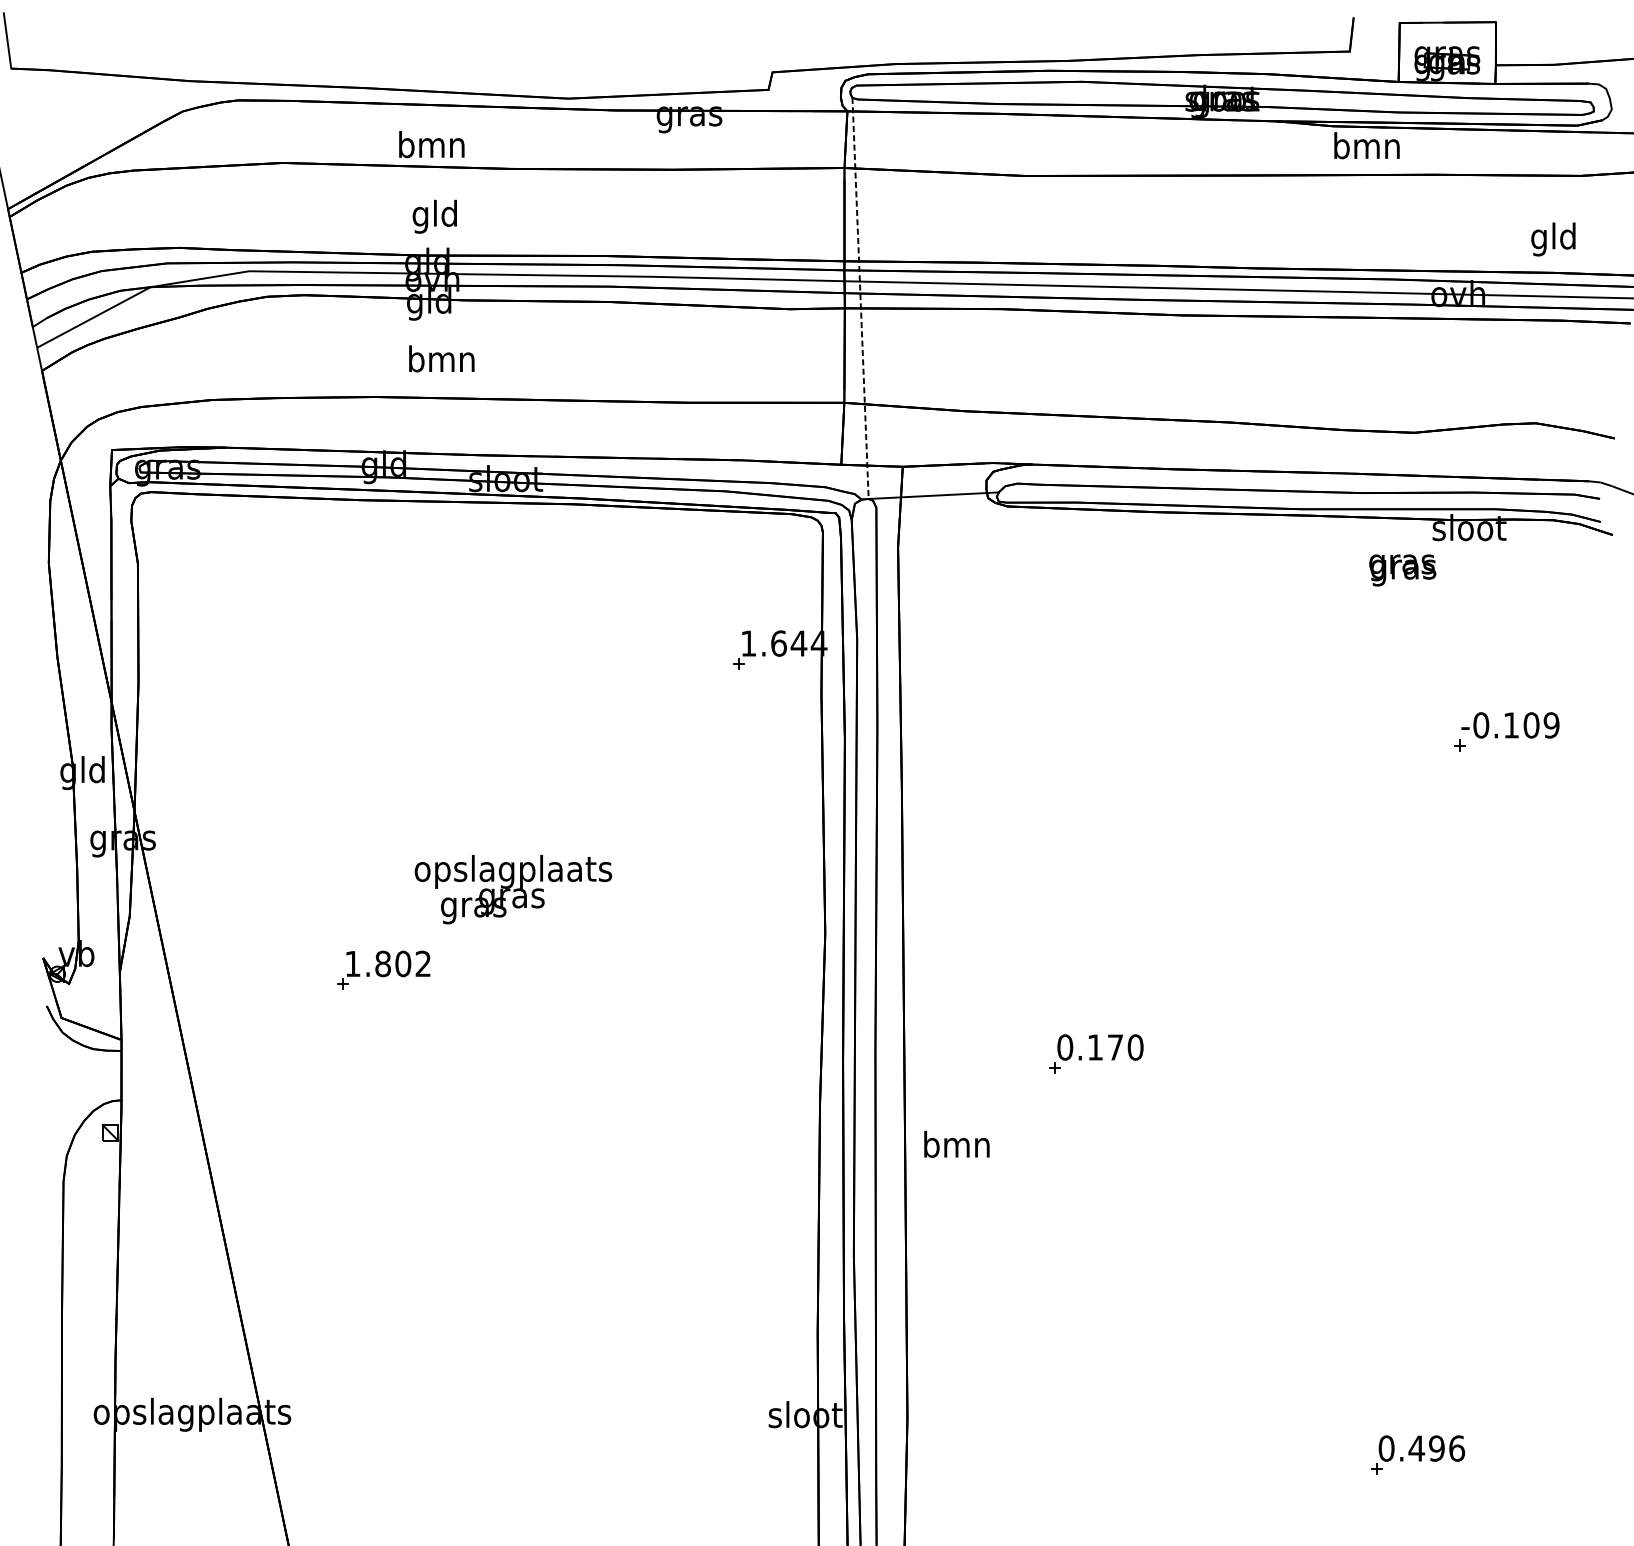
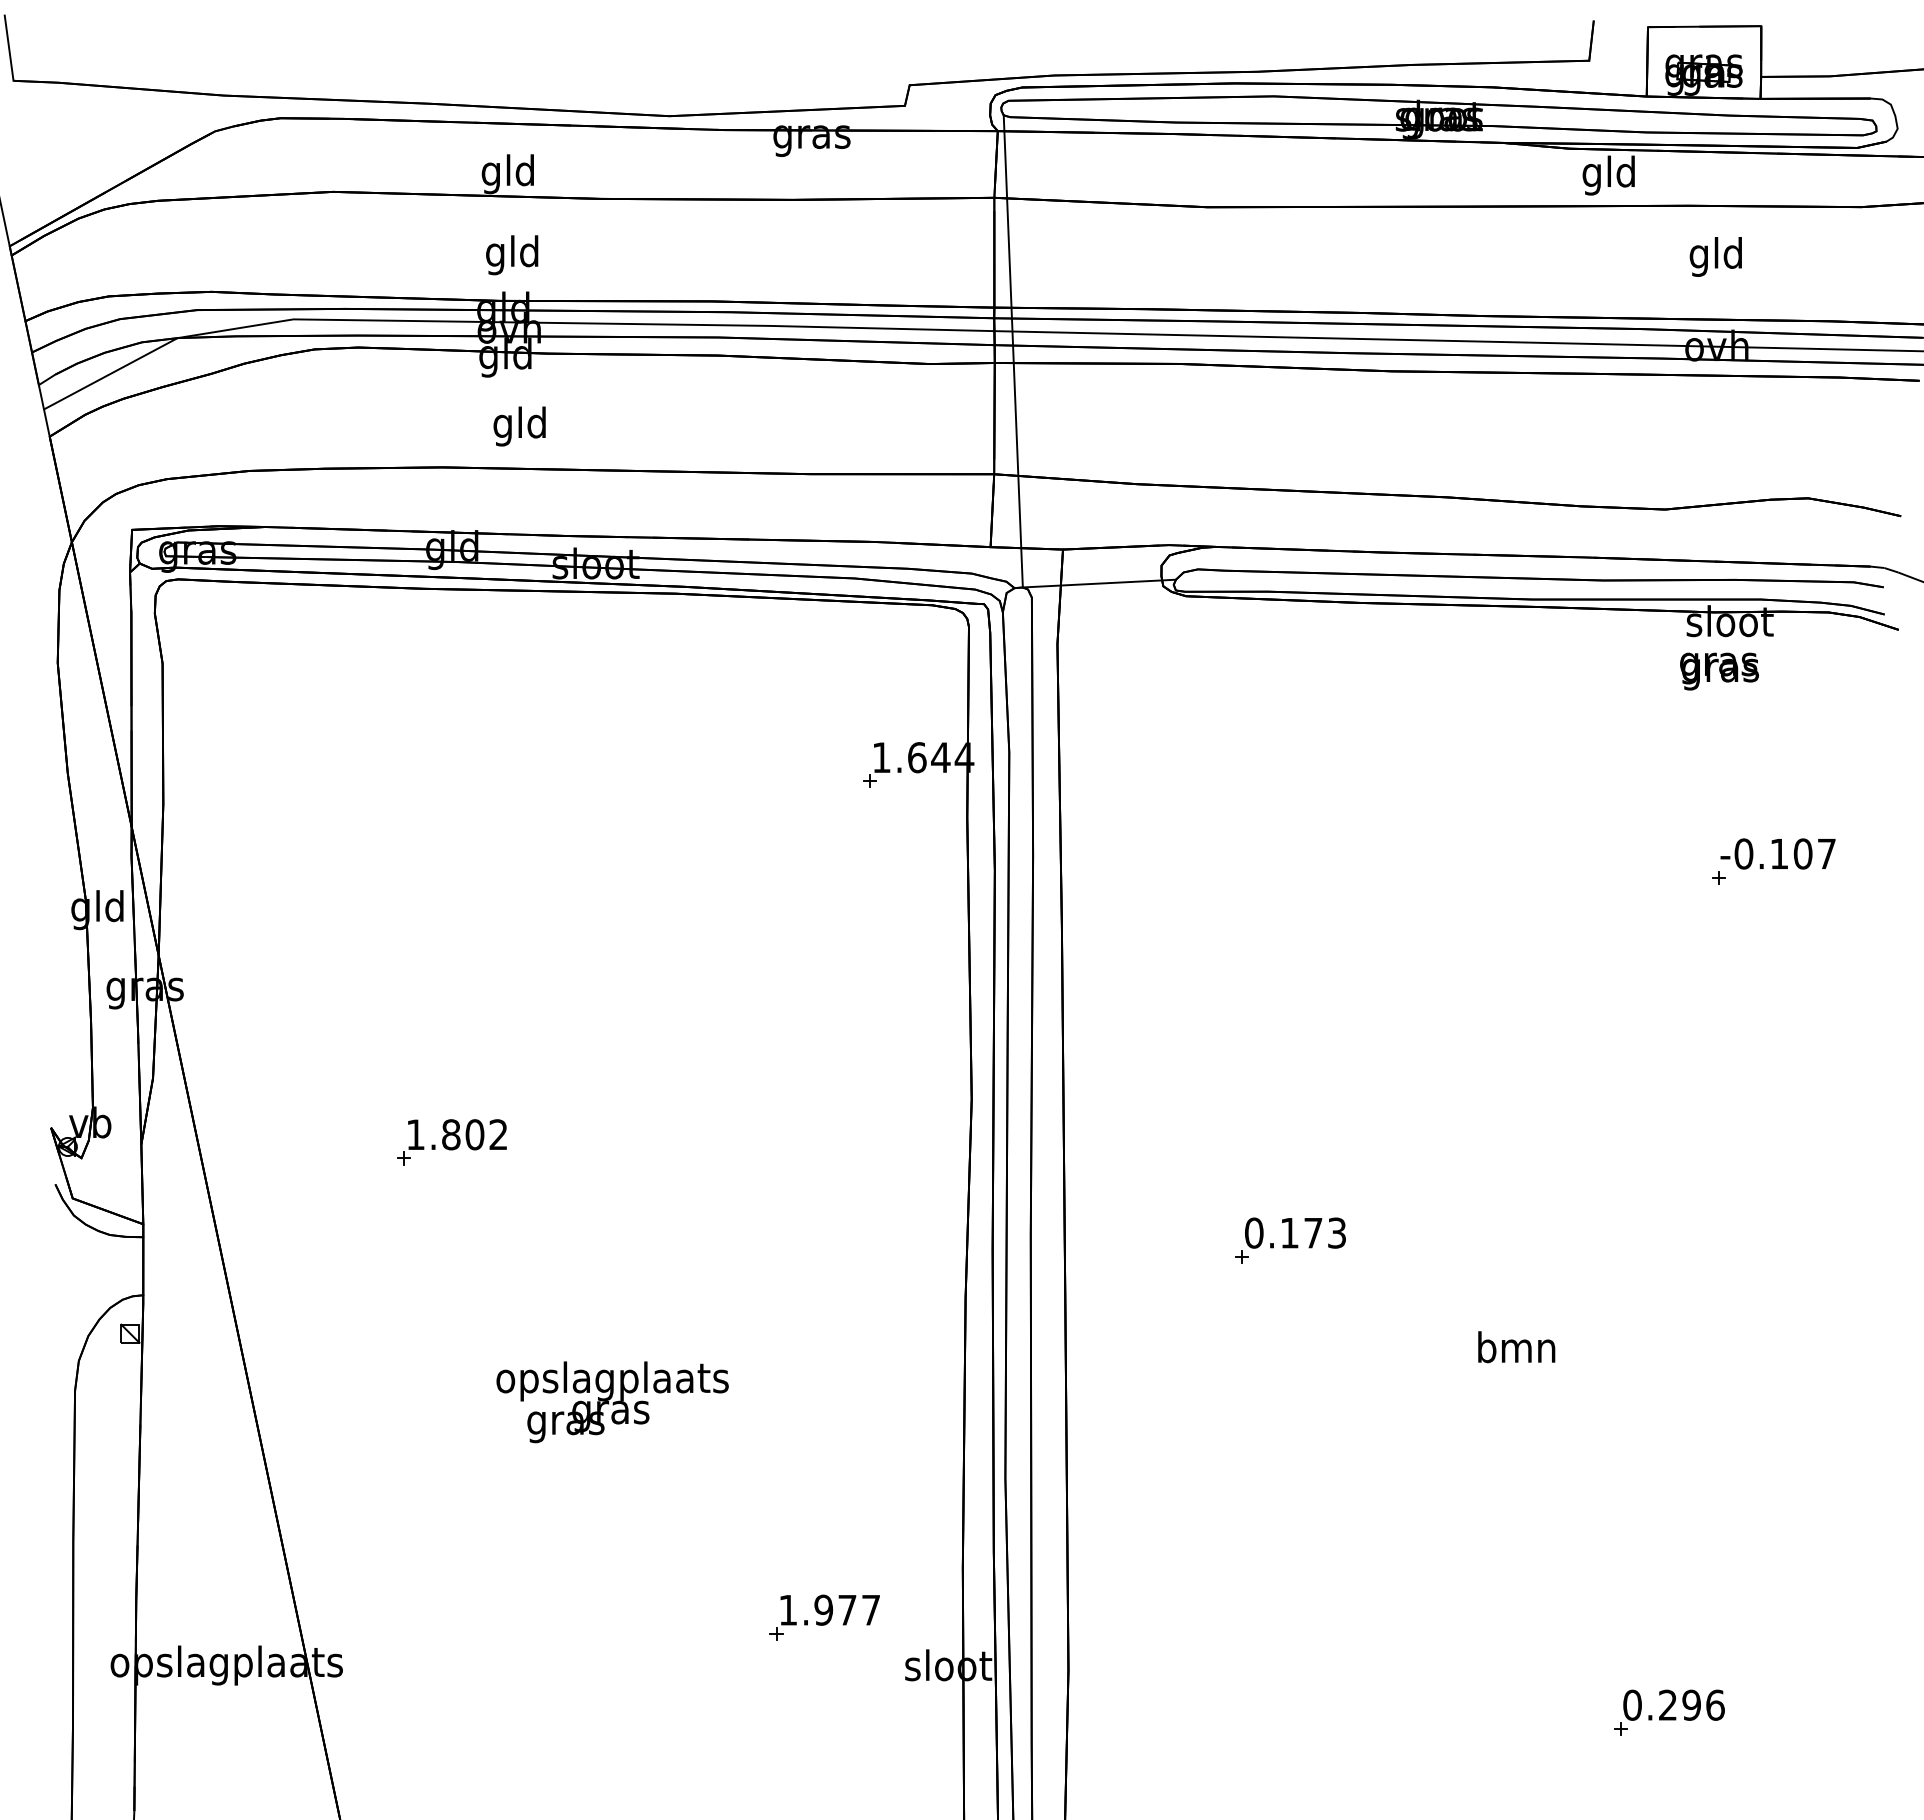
text: (431, 148) -> (508, 174), bmn -> gld
text: (1367, 149) -> (1609, 175), bmn -> gld
text: (1553, 239) -> (1715, 256), moved
line: (860, 298) -> (1013, 351), dashed -> solid
text: (441, 362) -> (519, 426), bmn -> gld
text: (1402, 570) -> (1719, 671), moved
text: (1551, 725) -> (1826, 853), -0.109 -> -0.107
text: (513, 889) -> (612, 1402), moved
text: (1135, 1046) -> (1336, 1232), 0.170 -> 0.173
text: (956, 1144) -> (1516, 1347), moved
part: (700, 1374) -> (824, 1617), added
text: (1416, 1447) -> (1667, 1704), 0.496 -> 0.296

